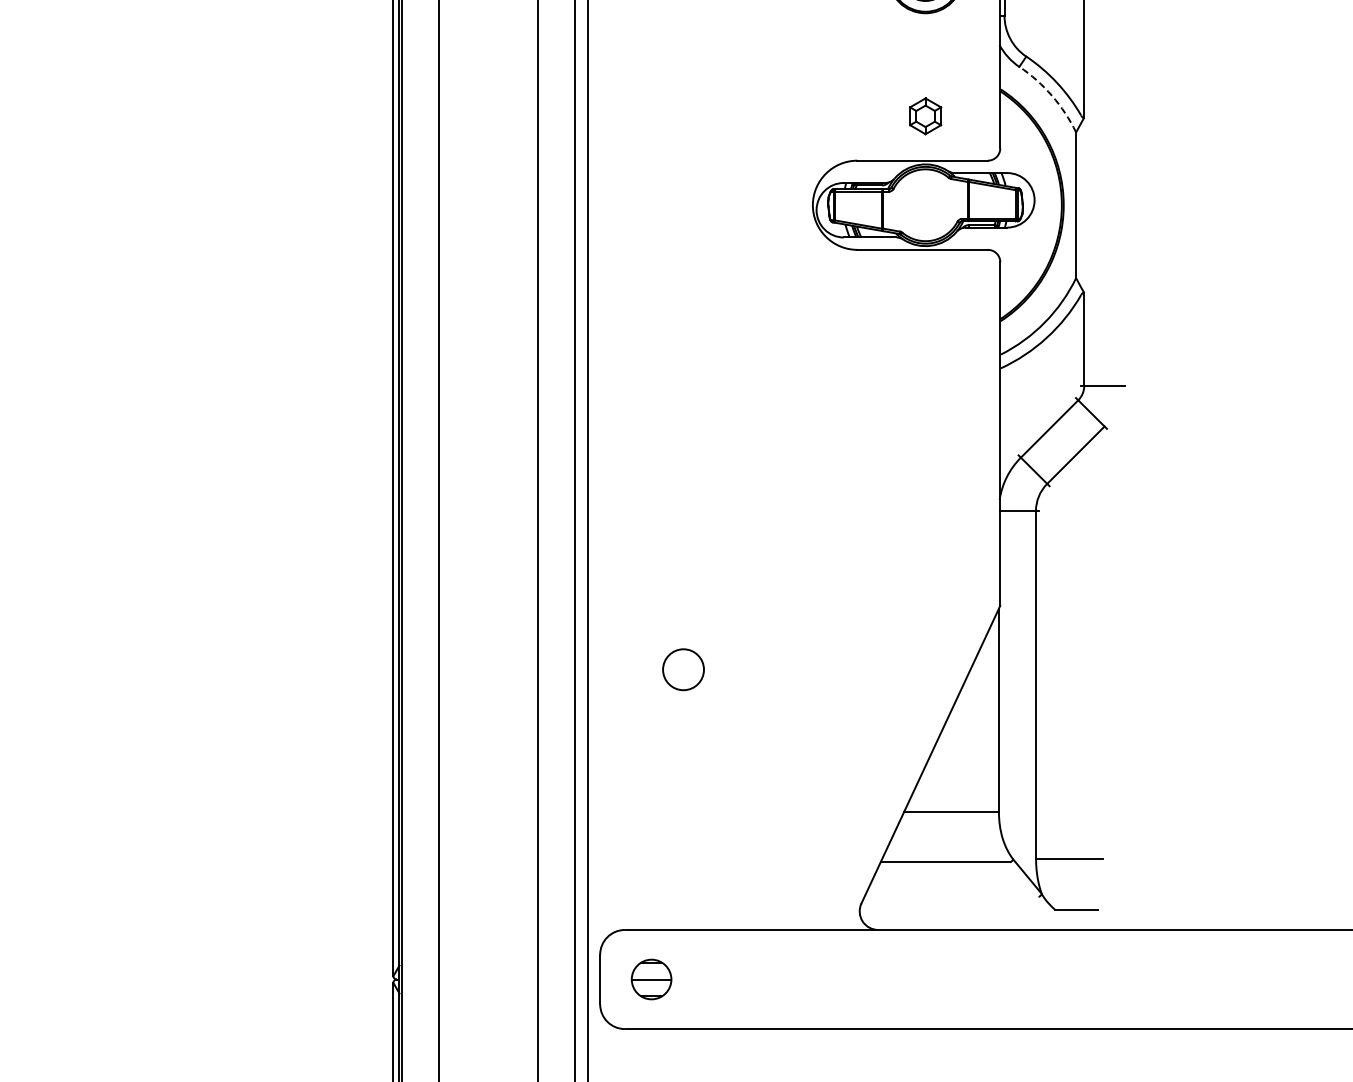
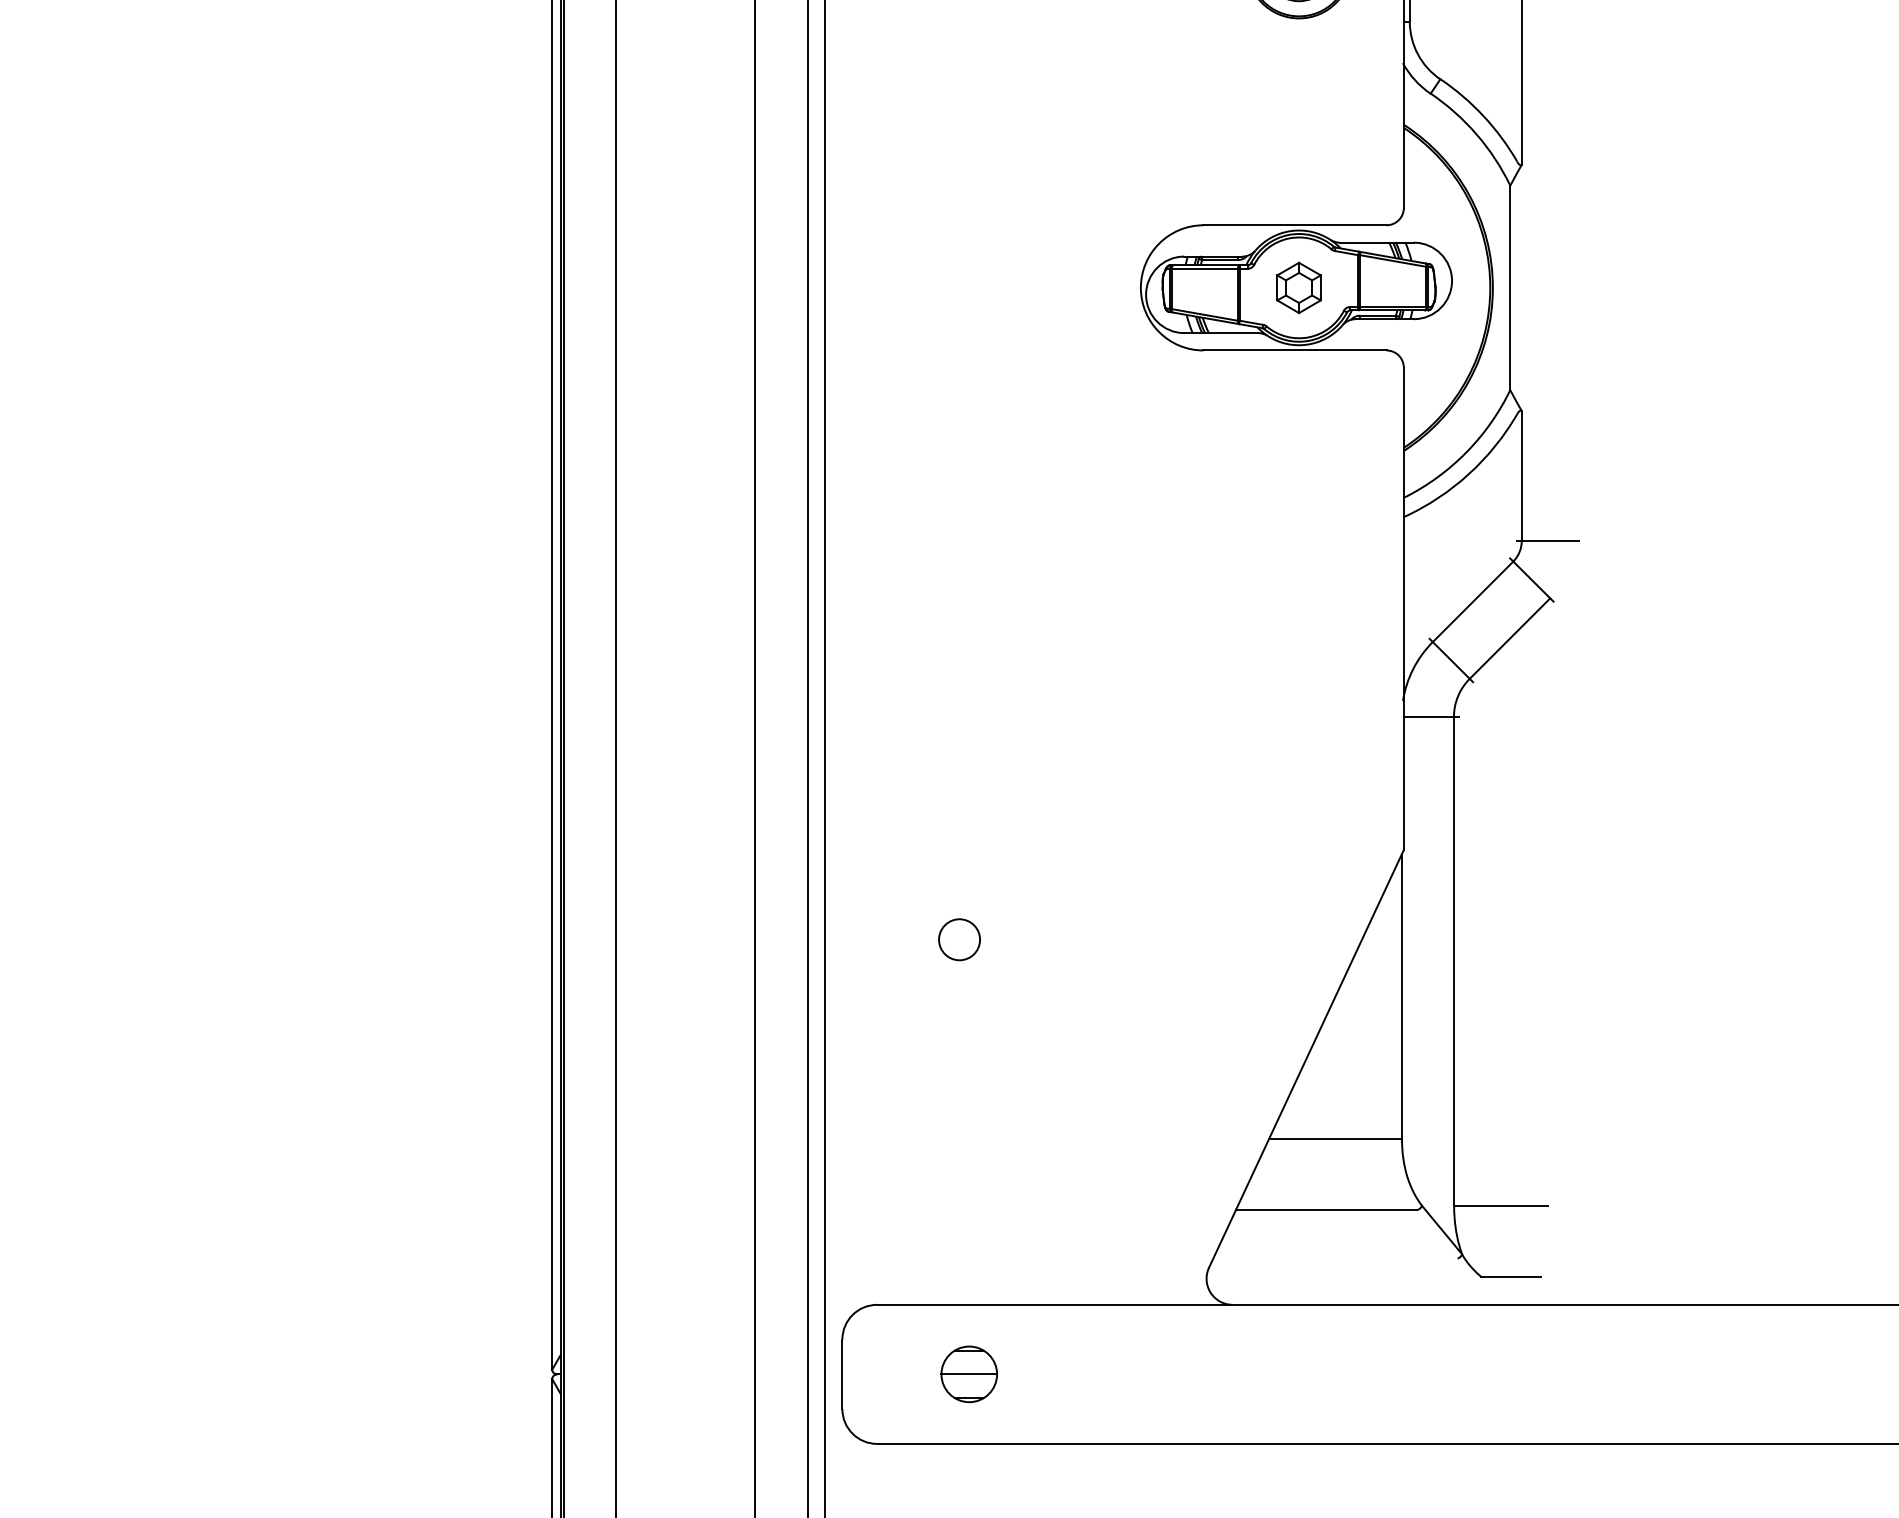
arc: (1052, 95) -> (1477, 133), dashed -> solid
part: (925, 116) -> (1298, 288), moved
circle: (683, 669) -> (959, 939), size x0.71
part: (651, 979) -> (969, 1374), moved

